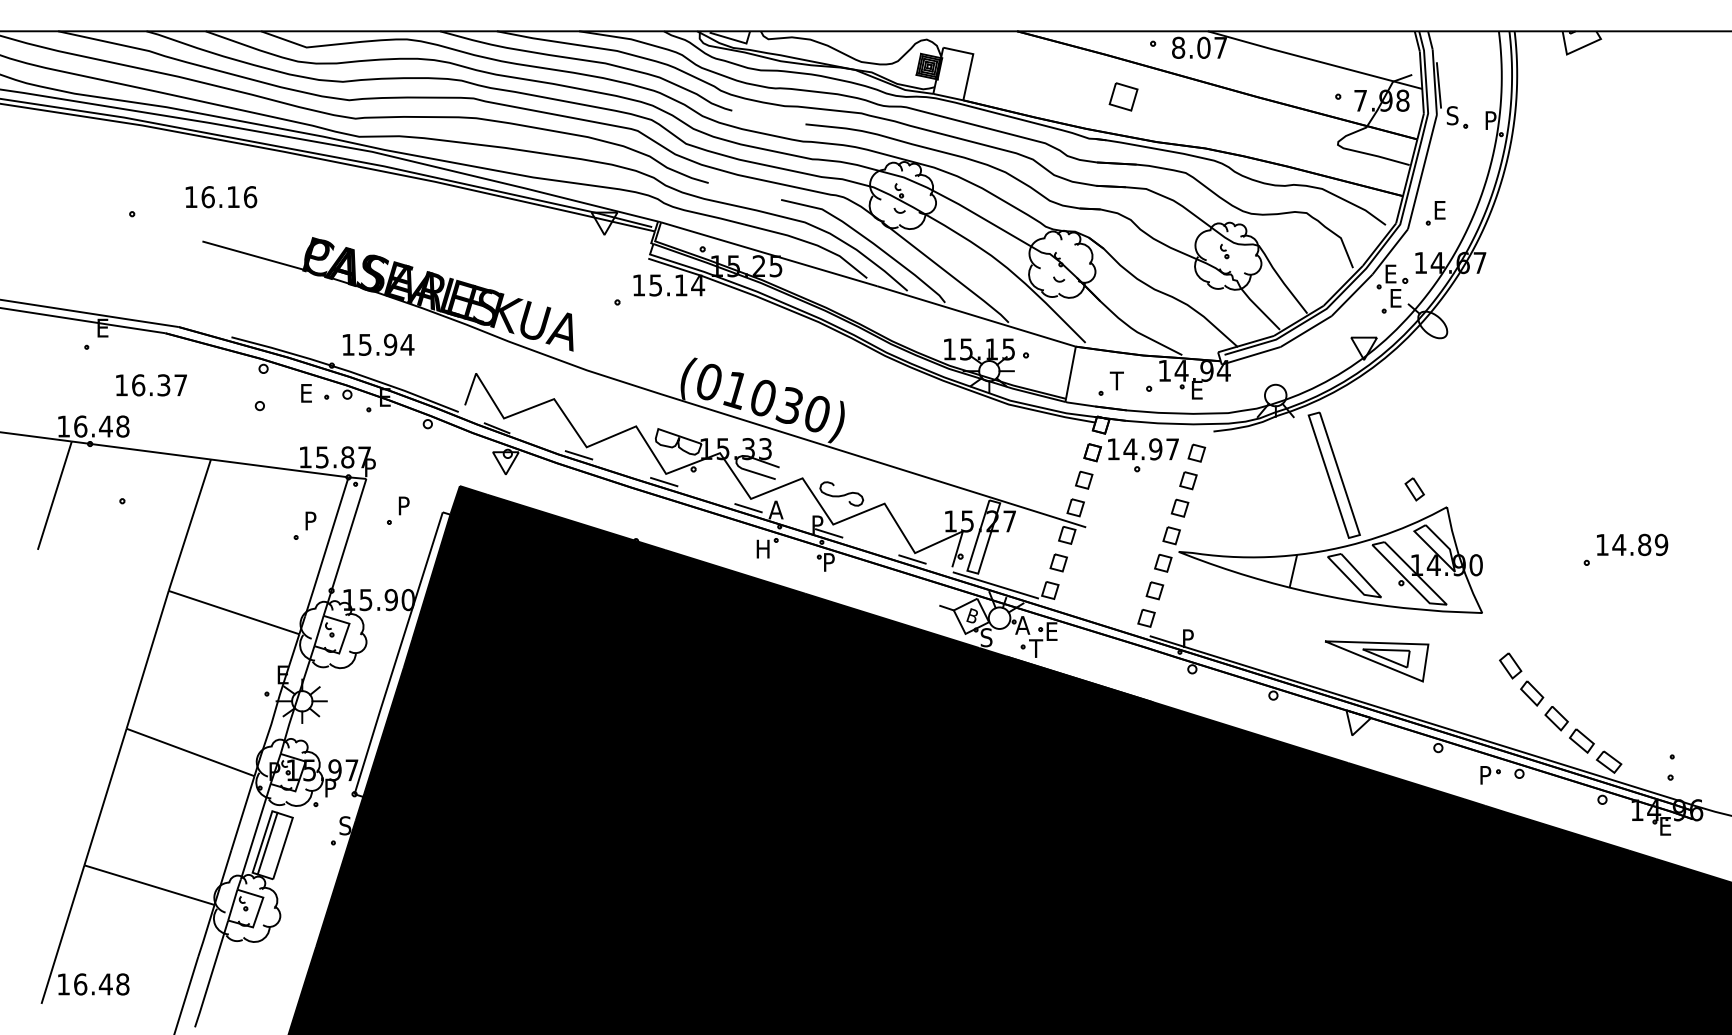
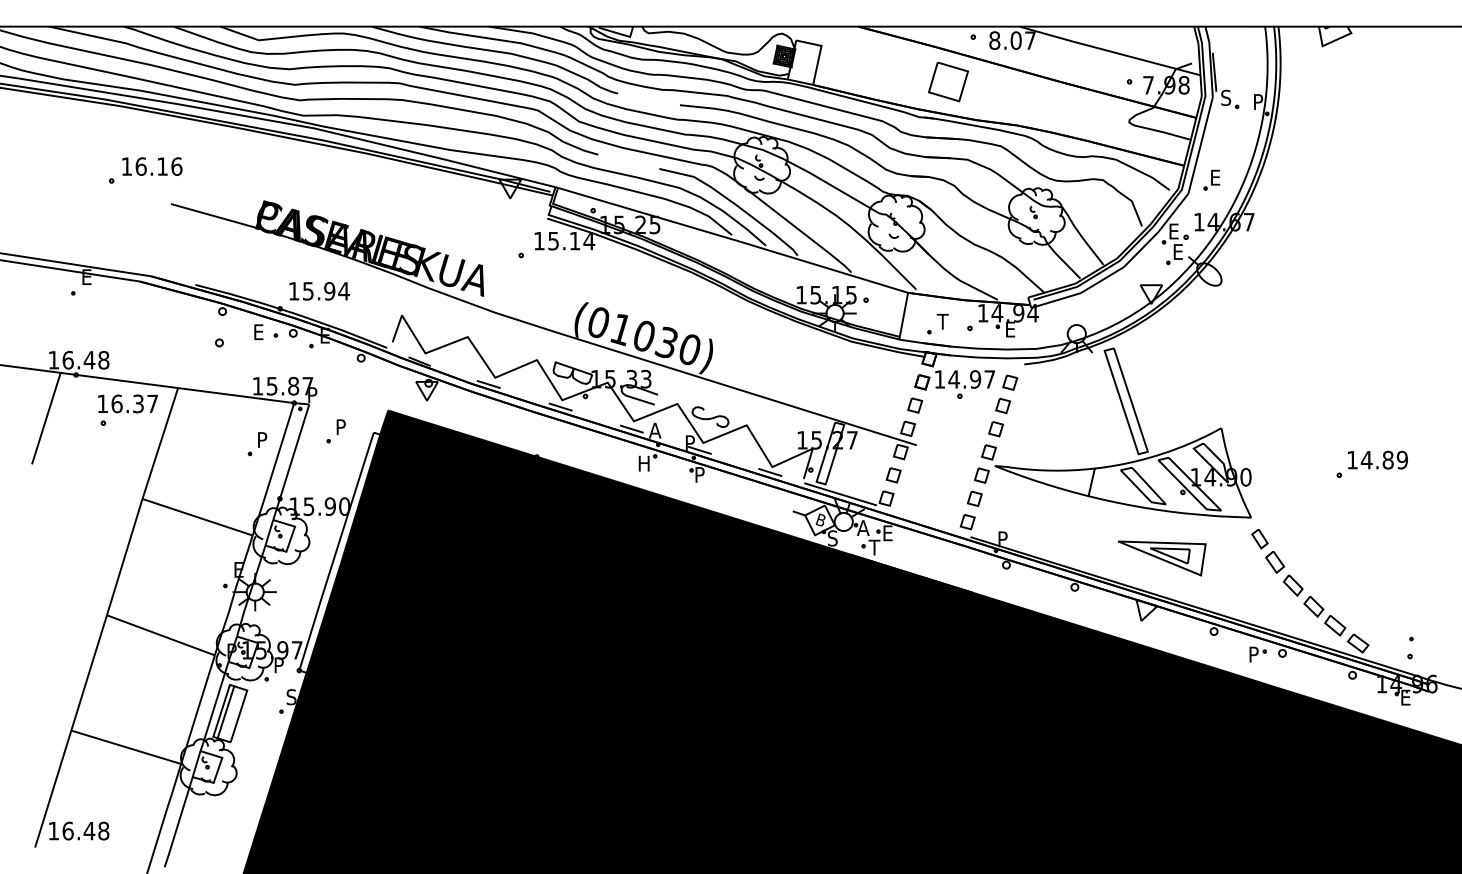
part: (1123, 96) -> (948, 81), size x1.67
text: (221, 197) -> (152, 166), moved
text: (151, 385) -> (127, 404), moved
part: (1414, 489) -> (1259, 539), moved

